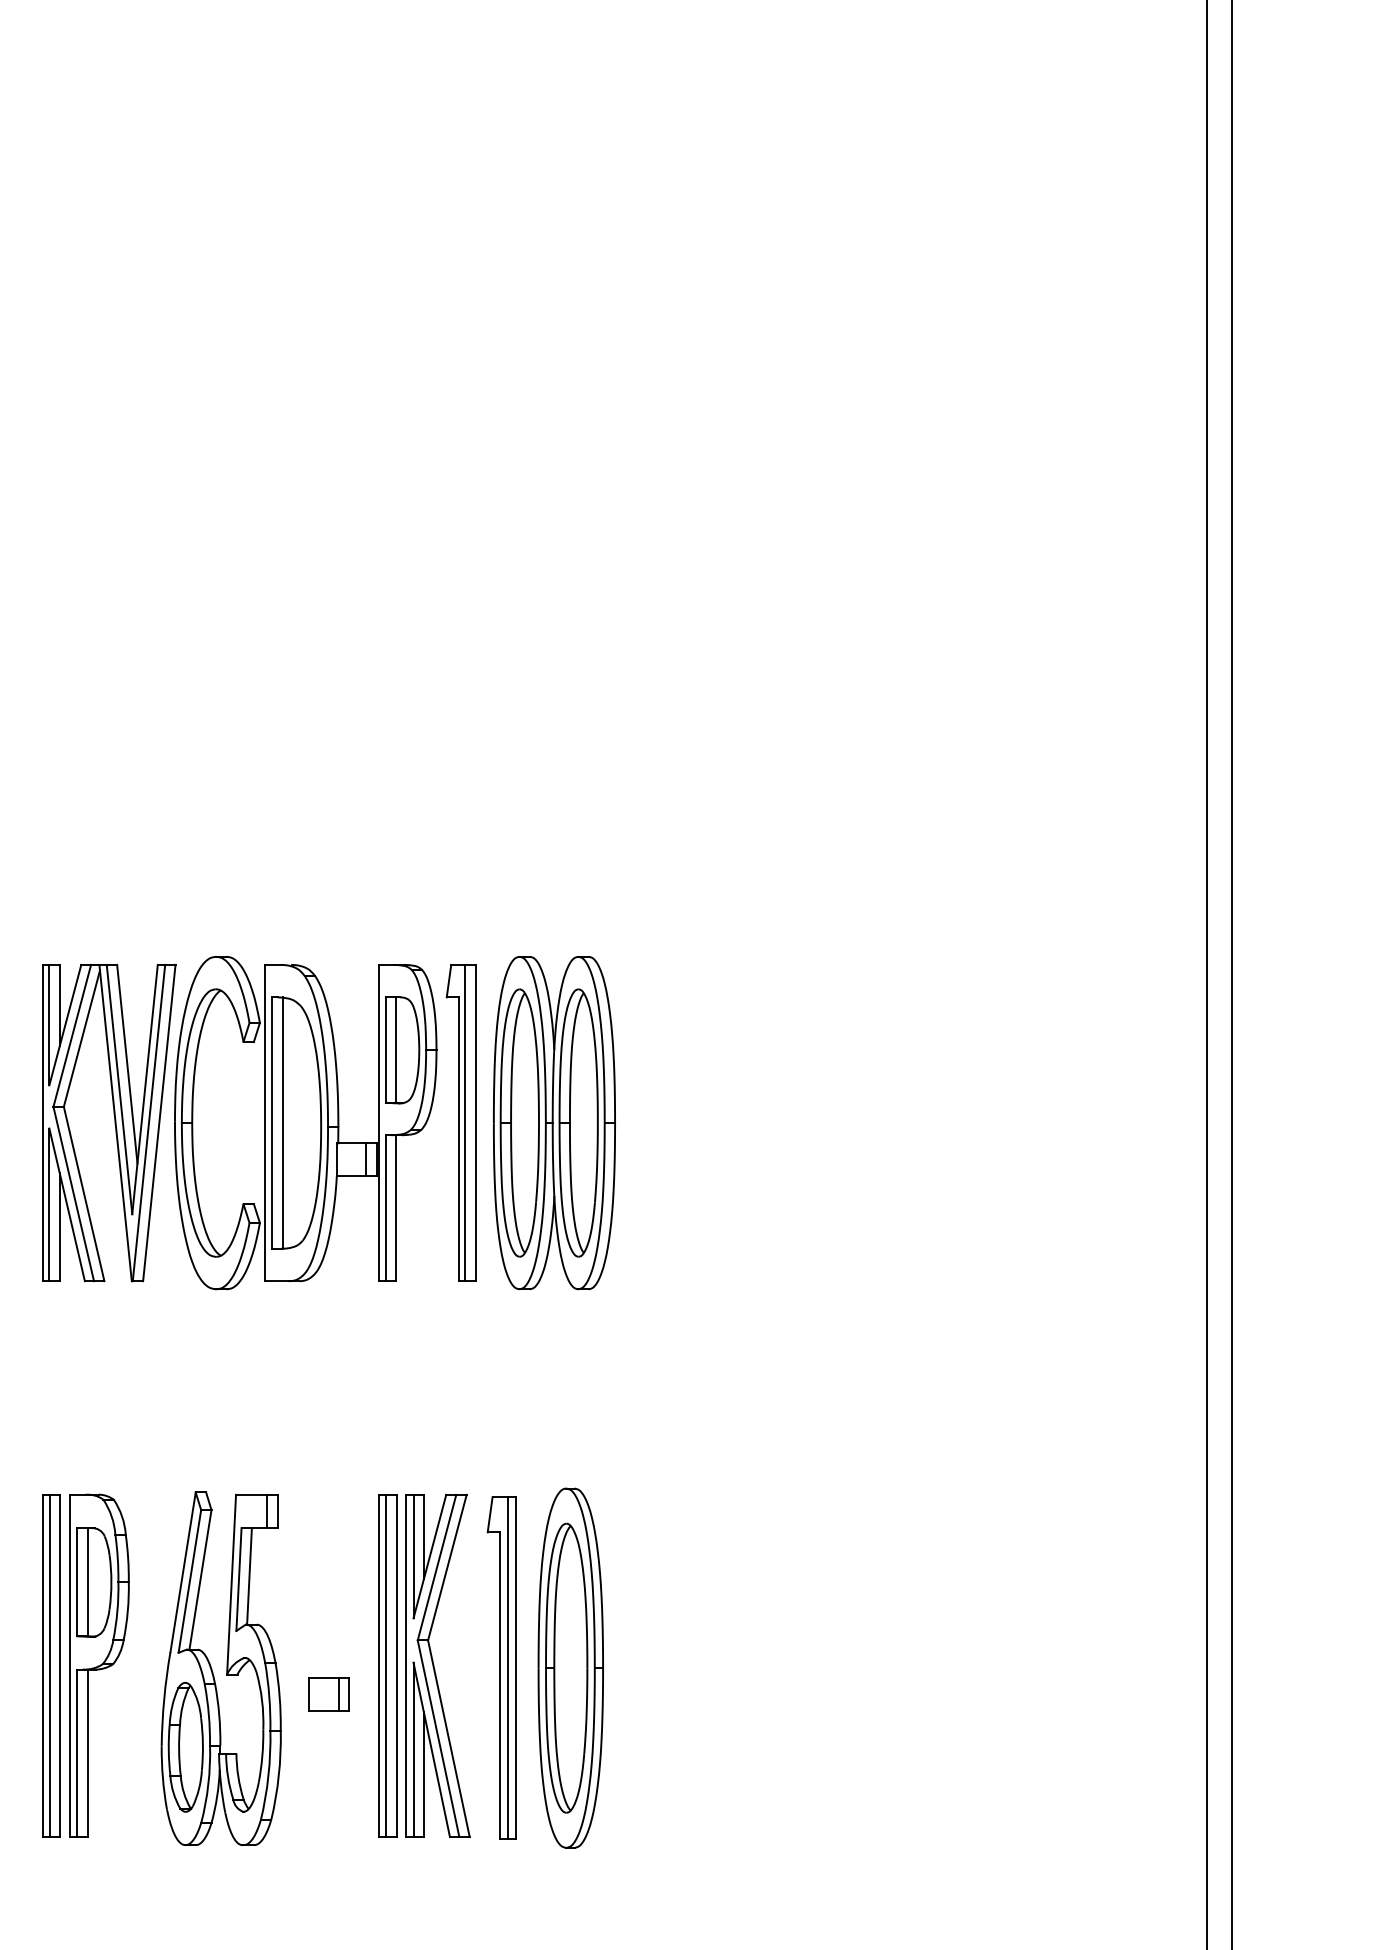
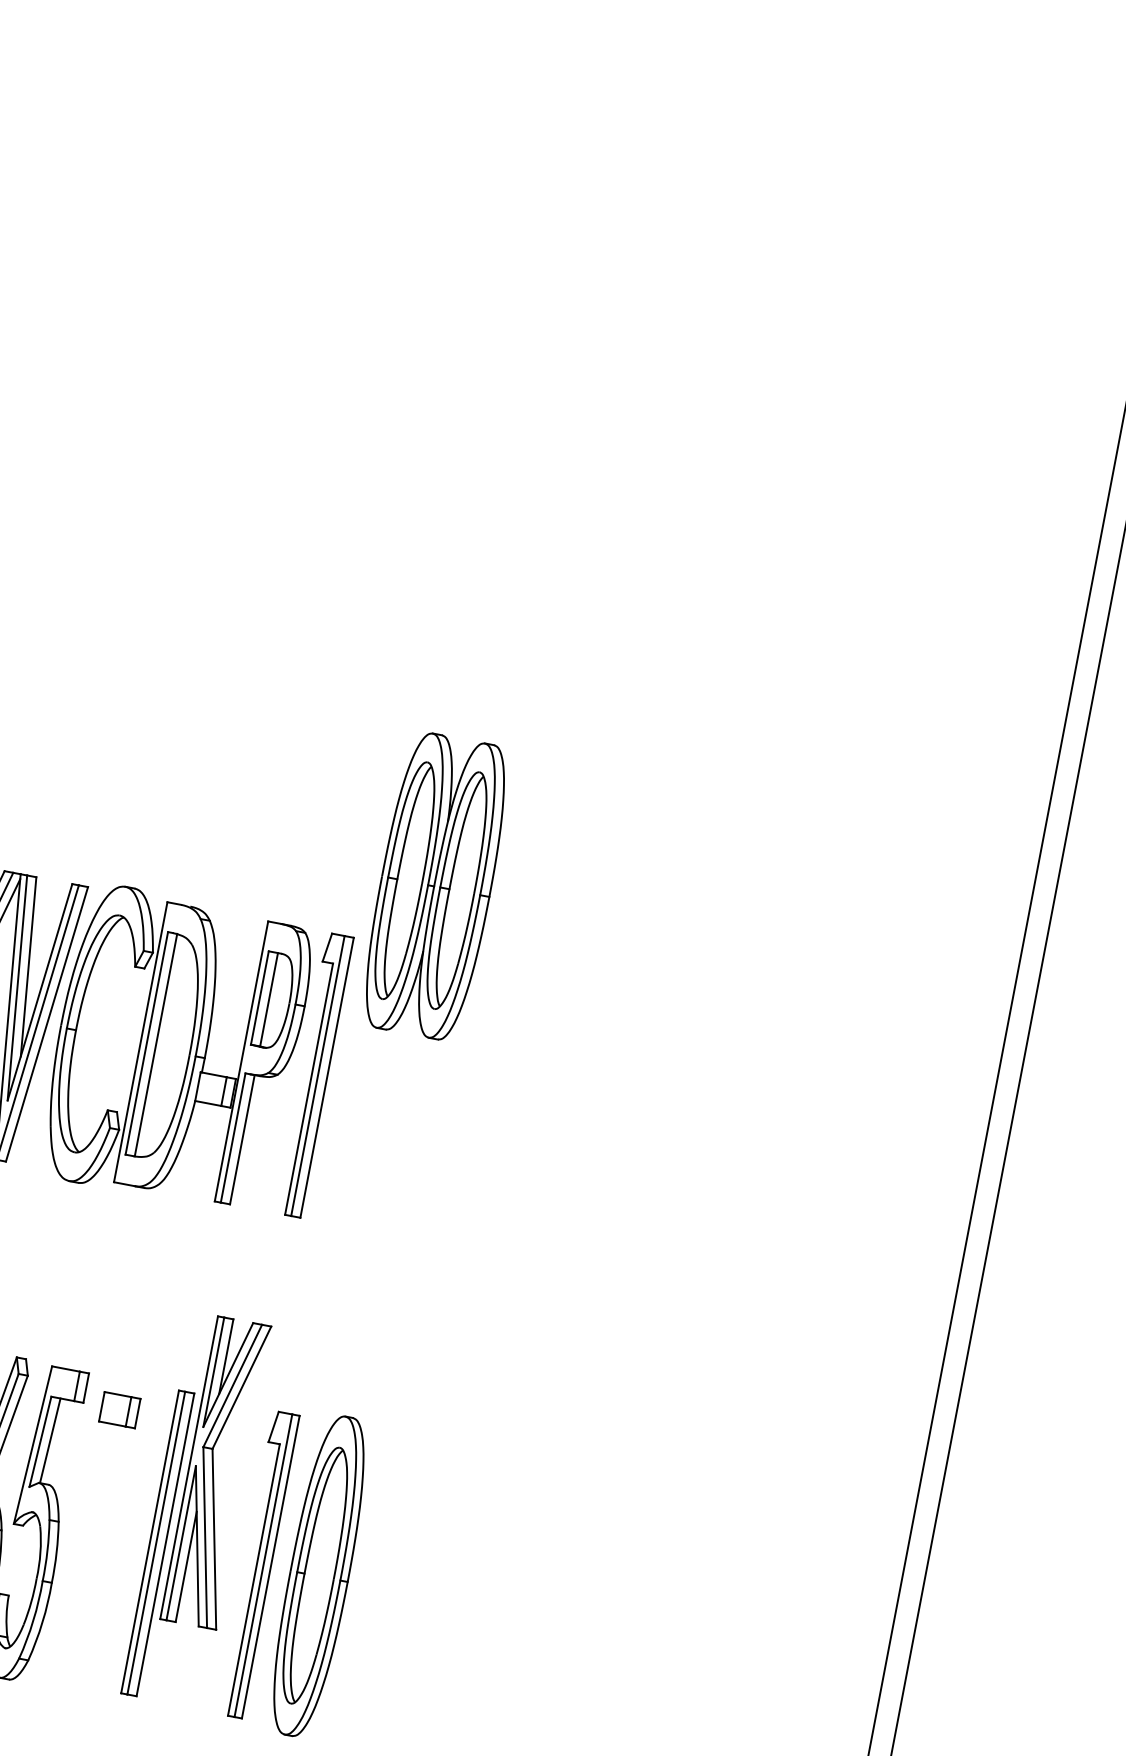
part: (554, 1123) -> (435, 886), moved
part: (437, 1665) -> (216, 1472), moved
part: (328, 1694) -> (119, 1410), moved

